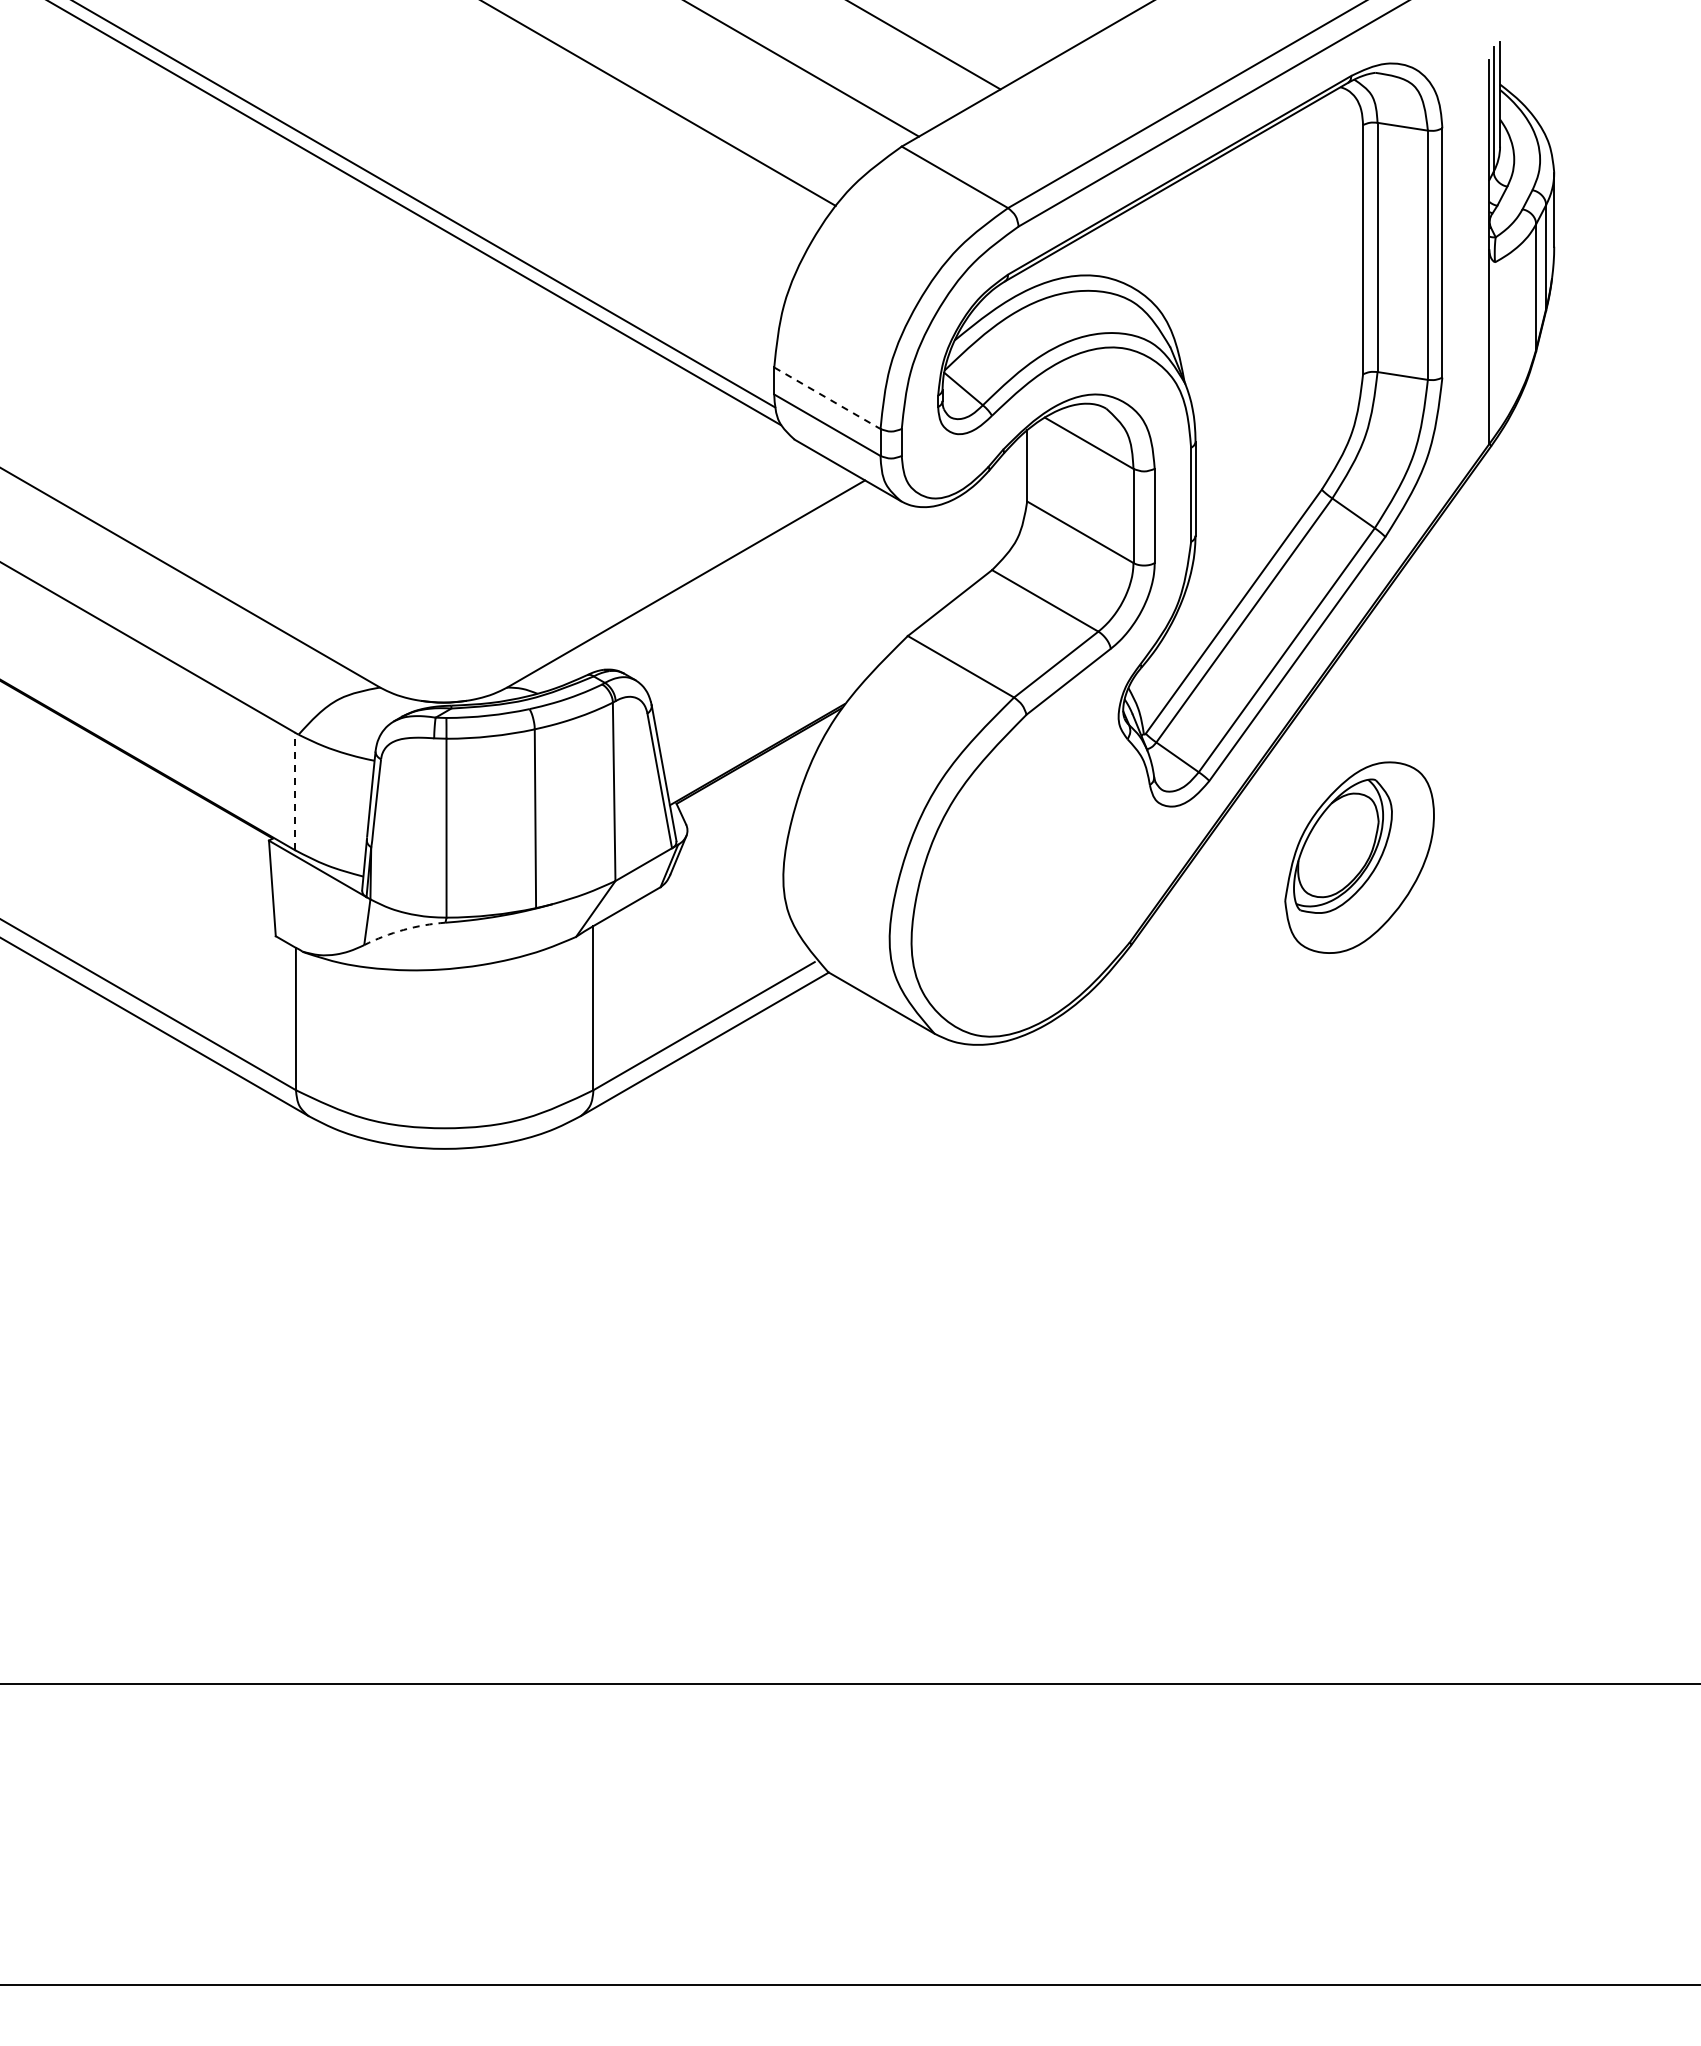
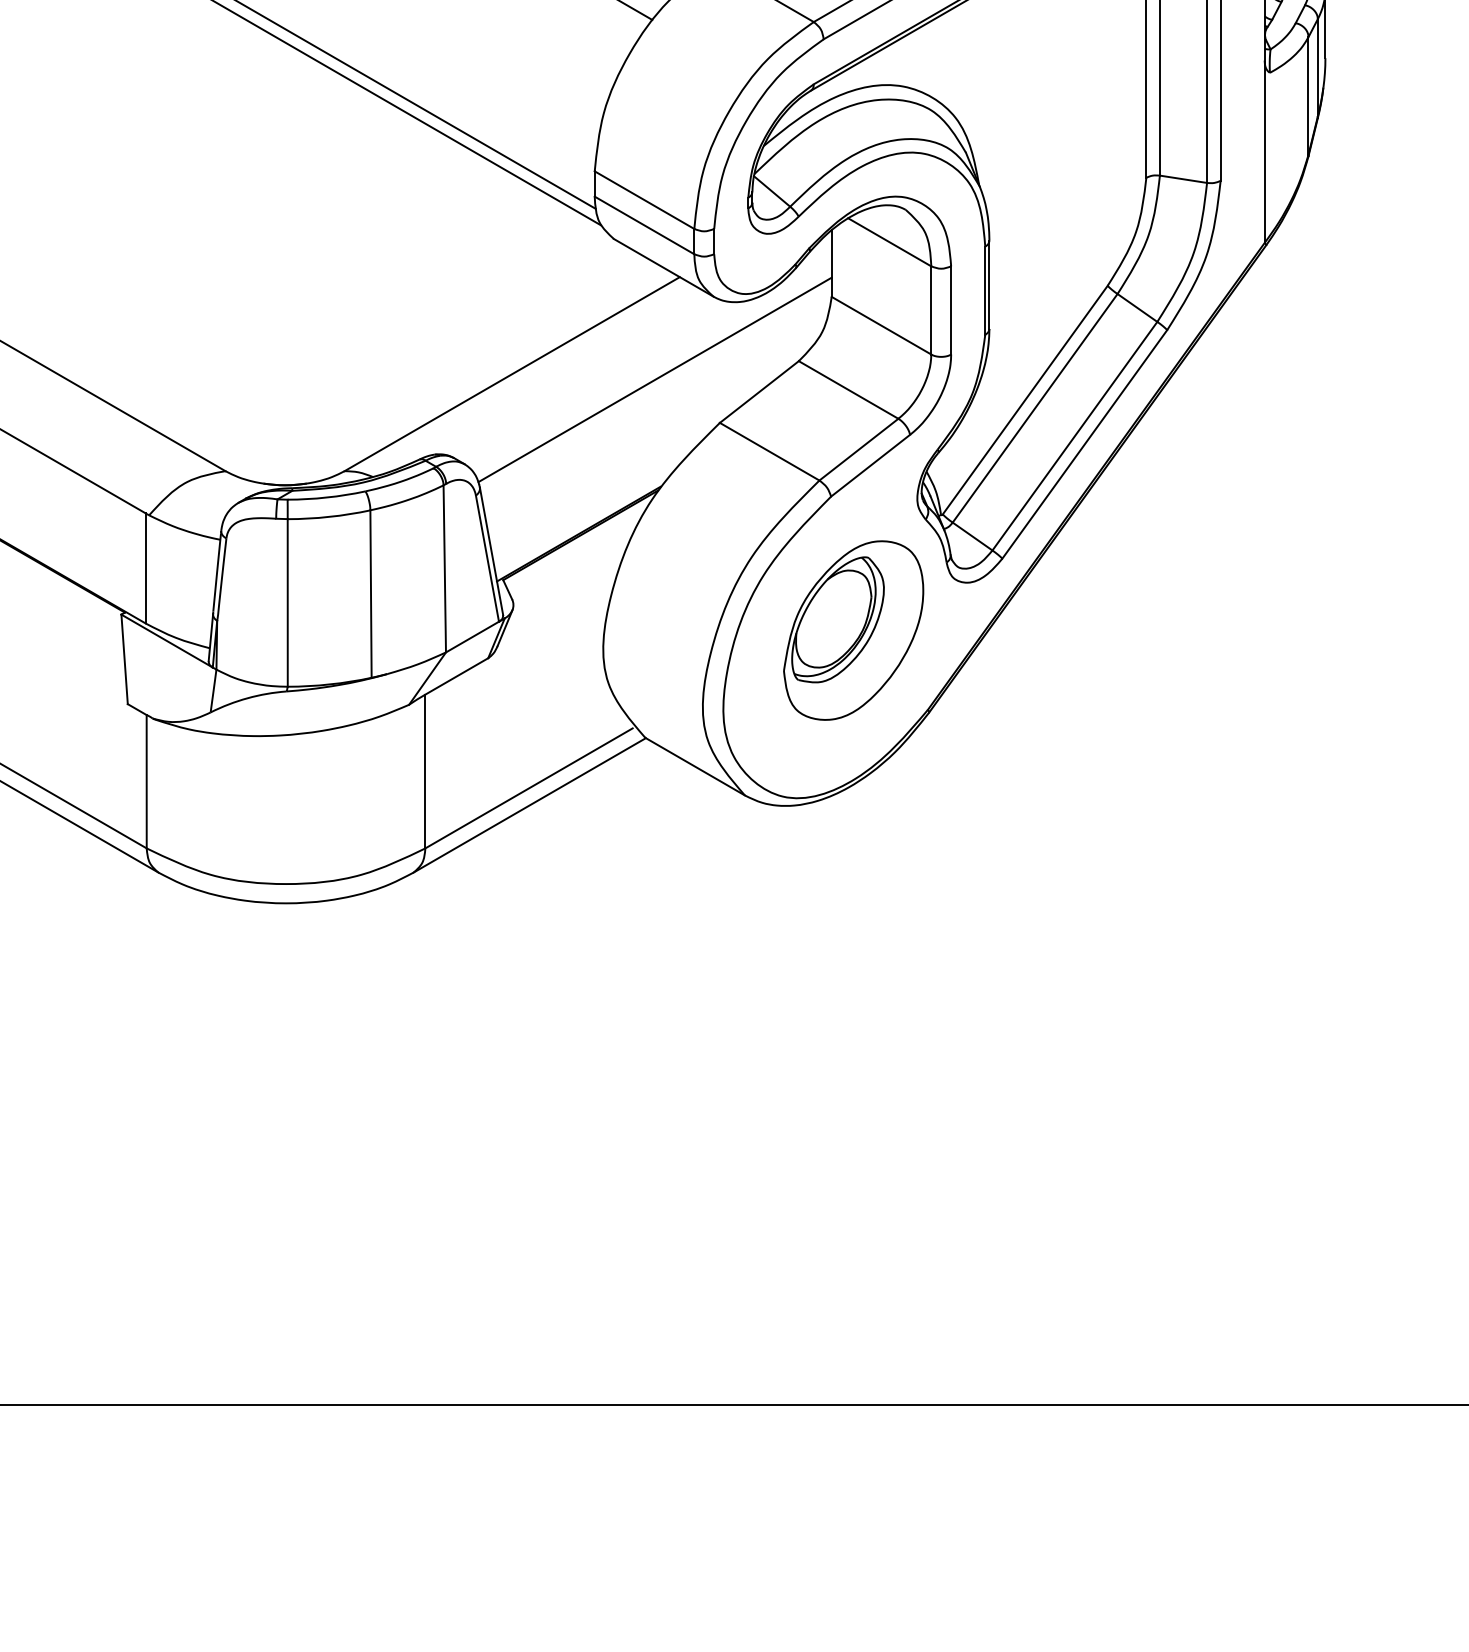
line: (827, 398) -> (644, 200), dashed -> solid
line: (838, 590) -> (654, 380), added
line: (294, 791) -> (145, 568), dashed -> solid
part: (1359, 857) -> (853, 630), moved
arc: (403, 929) -> (247, 697), dashed -> solid

